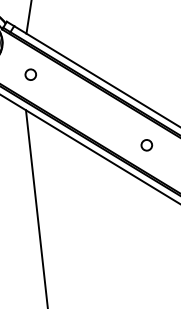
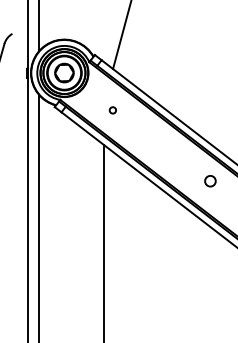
circle: (30, 74) -> (112, 110), size x0.6
circle: (146, 145) -> (210, 181), moved

